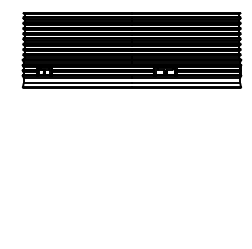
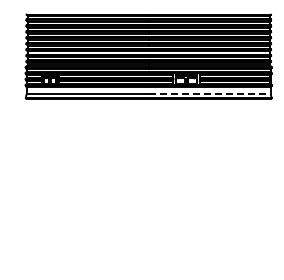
line: (186, 83) -> (210, 93), solid -> dashed

